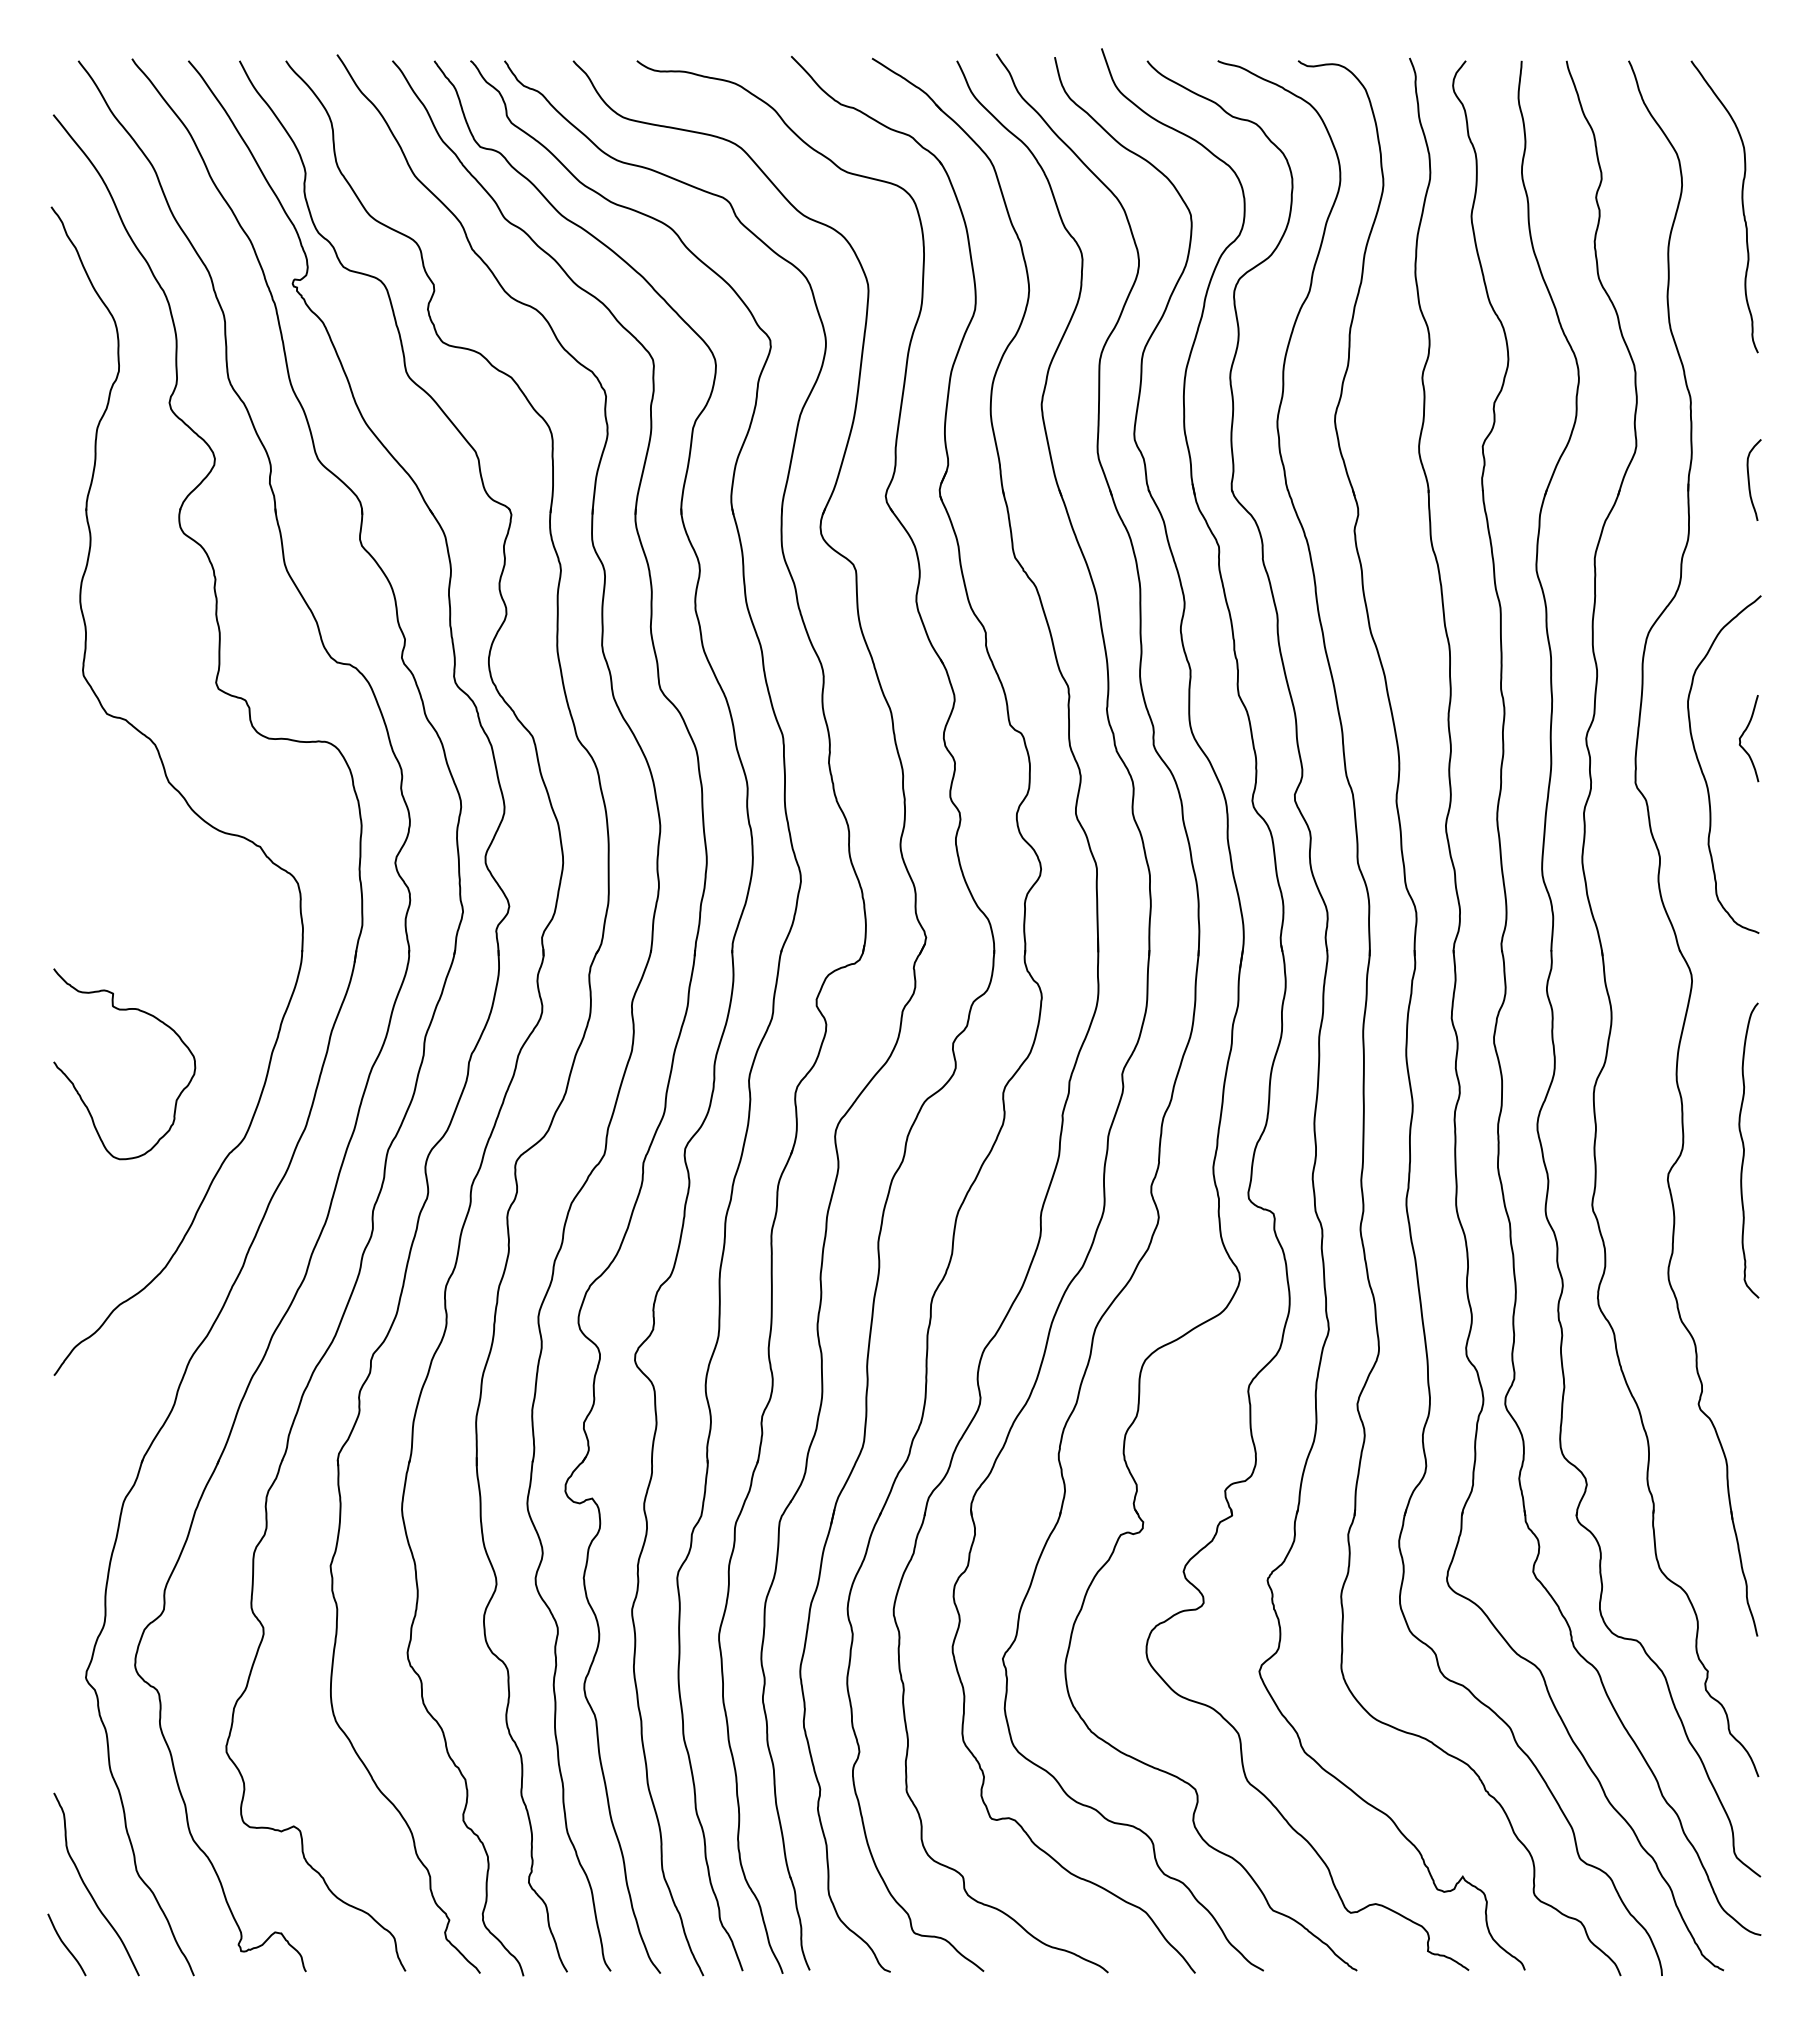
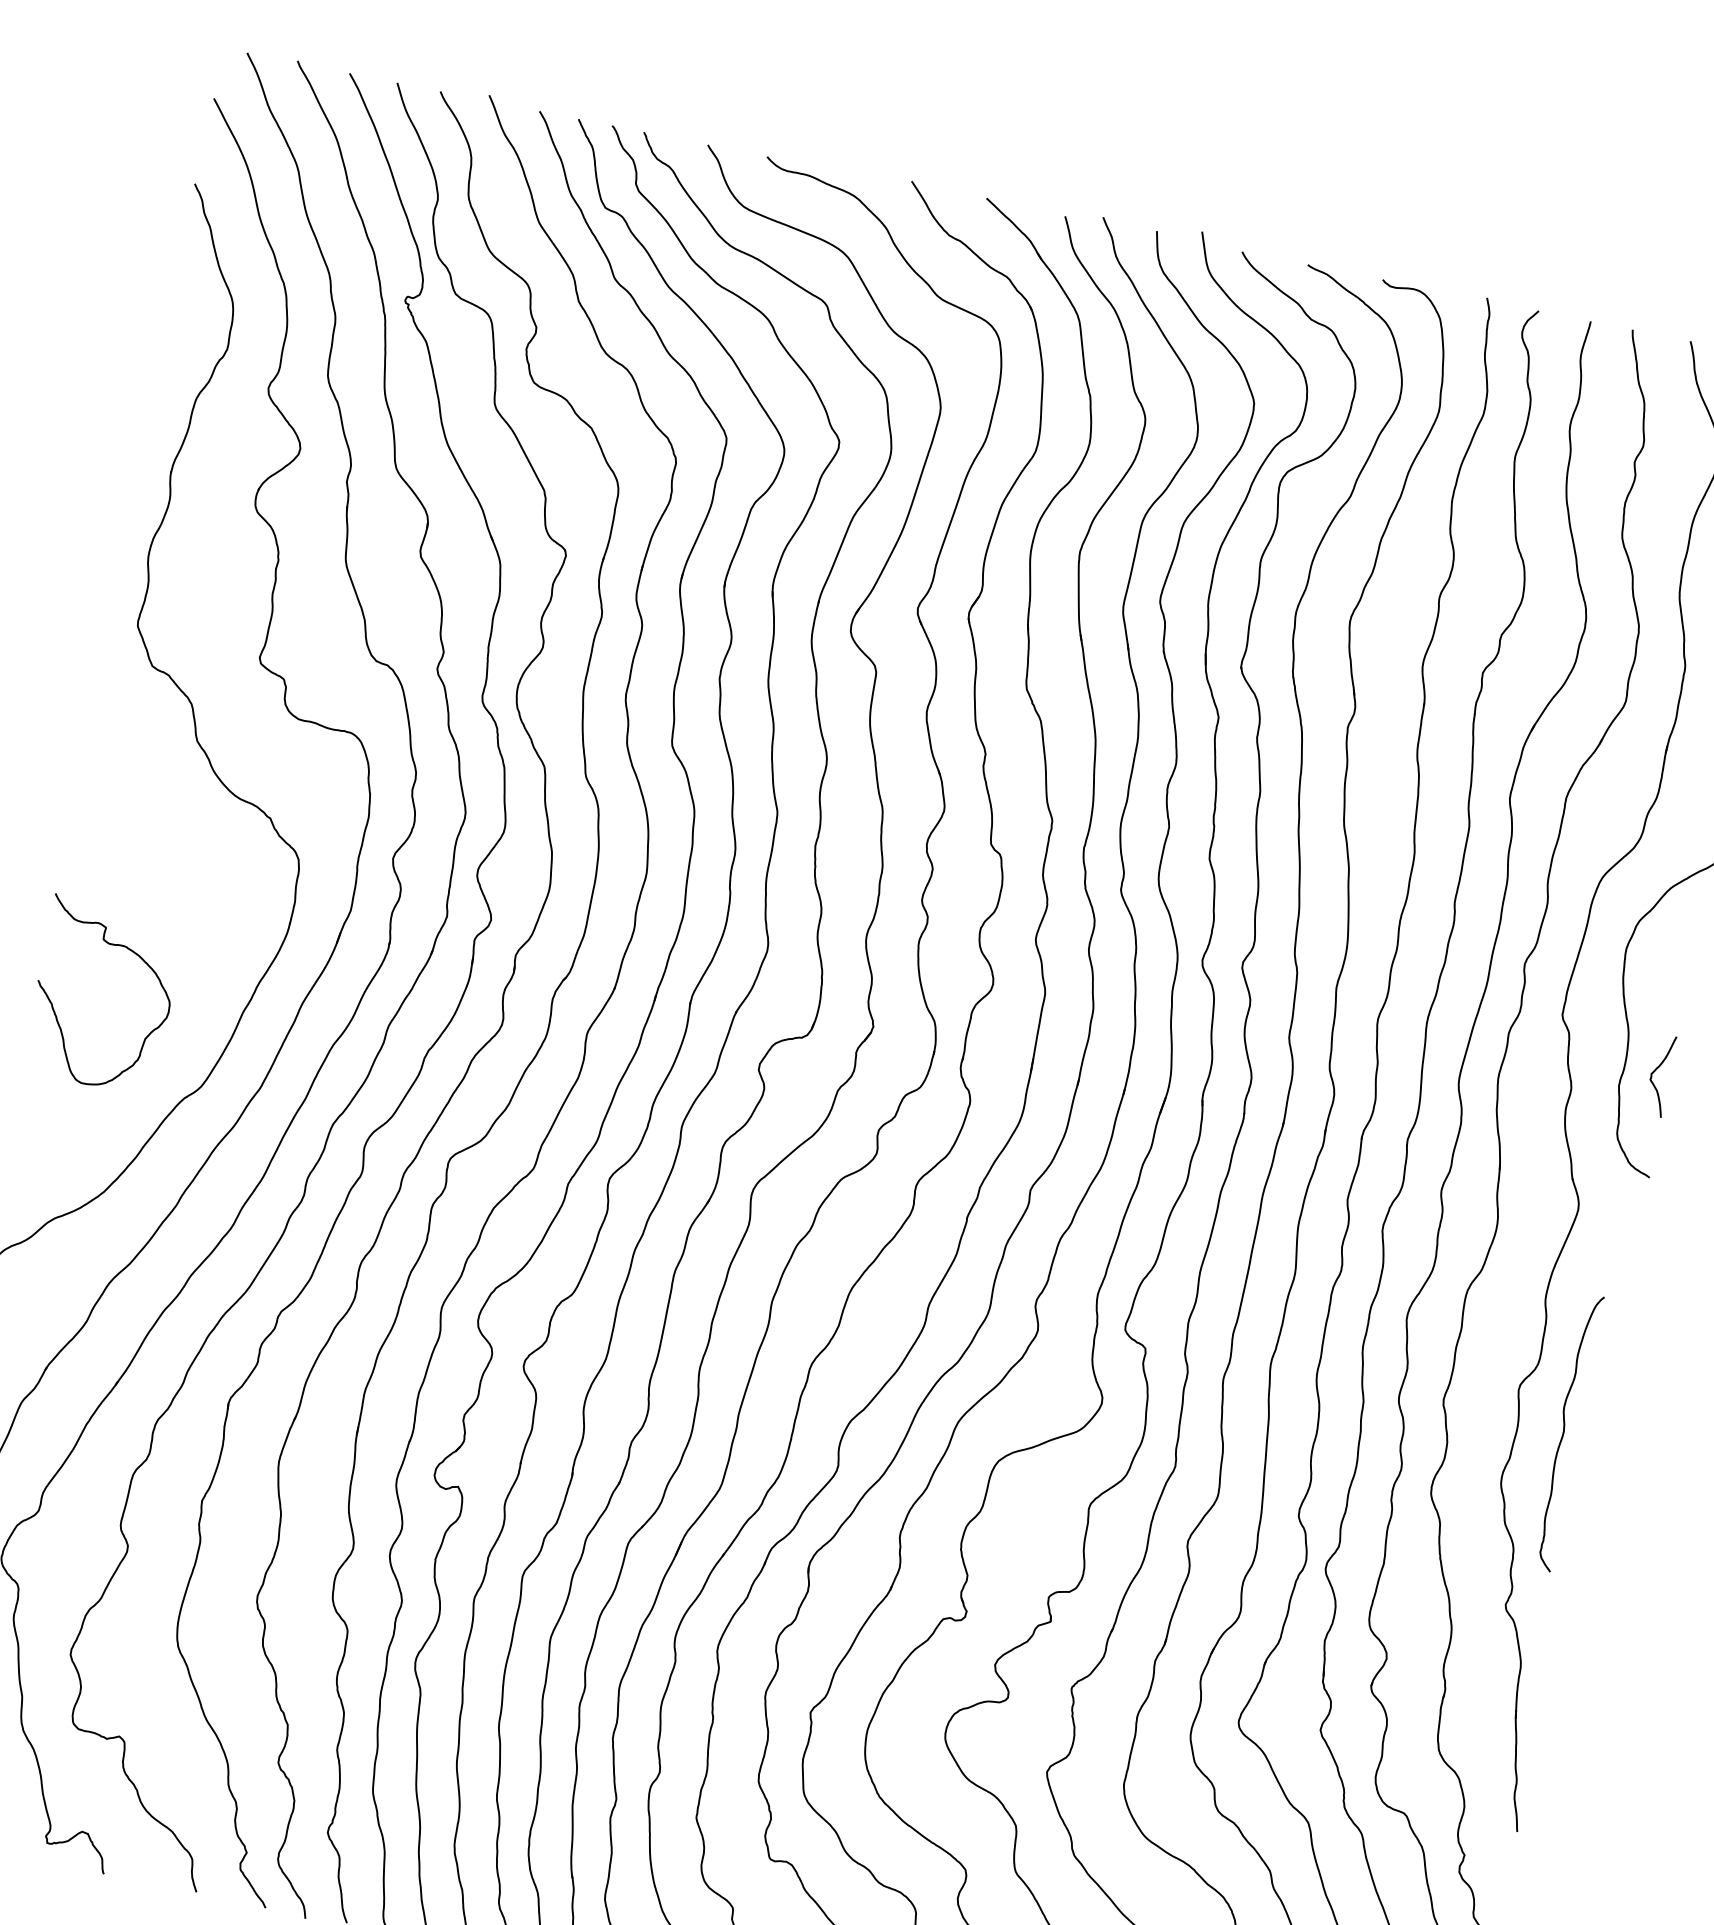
curve: (1743, 735) -> (1655, 1071), moved
curve: (1744, 1150) -> (1564, 1431), moved

